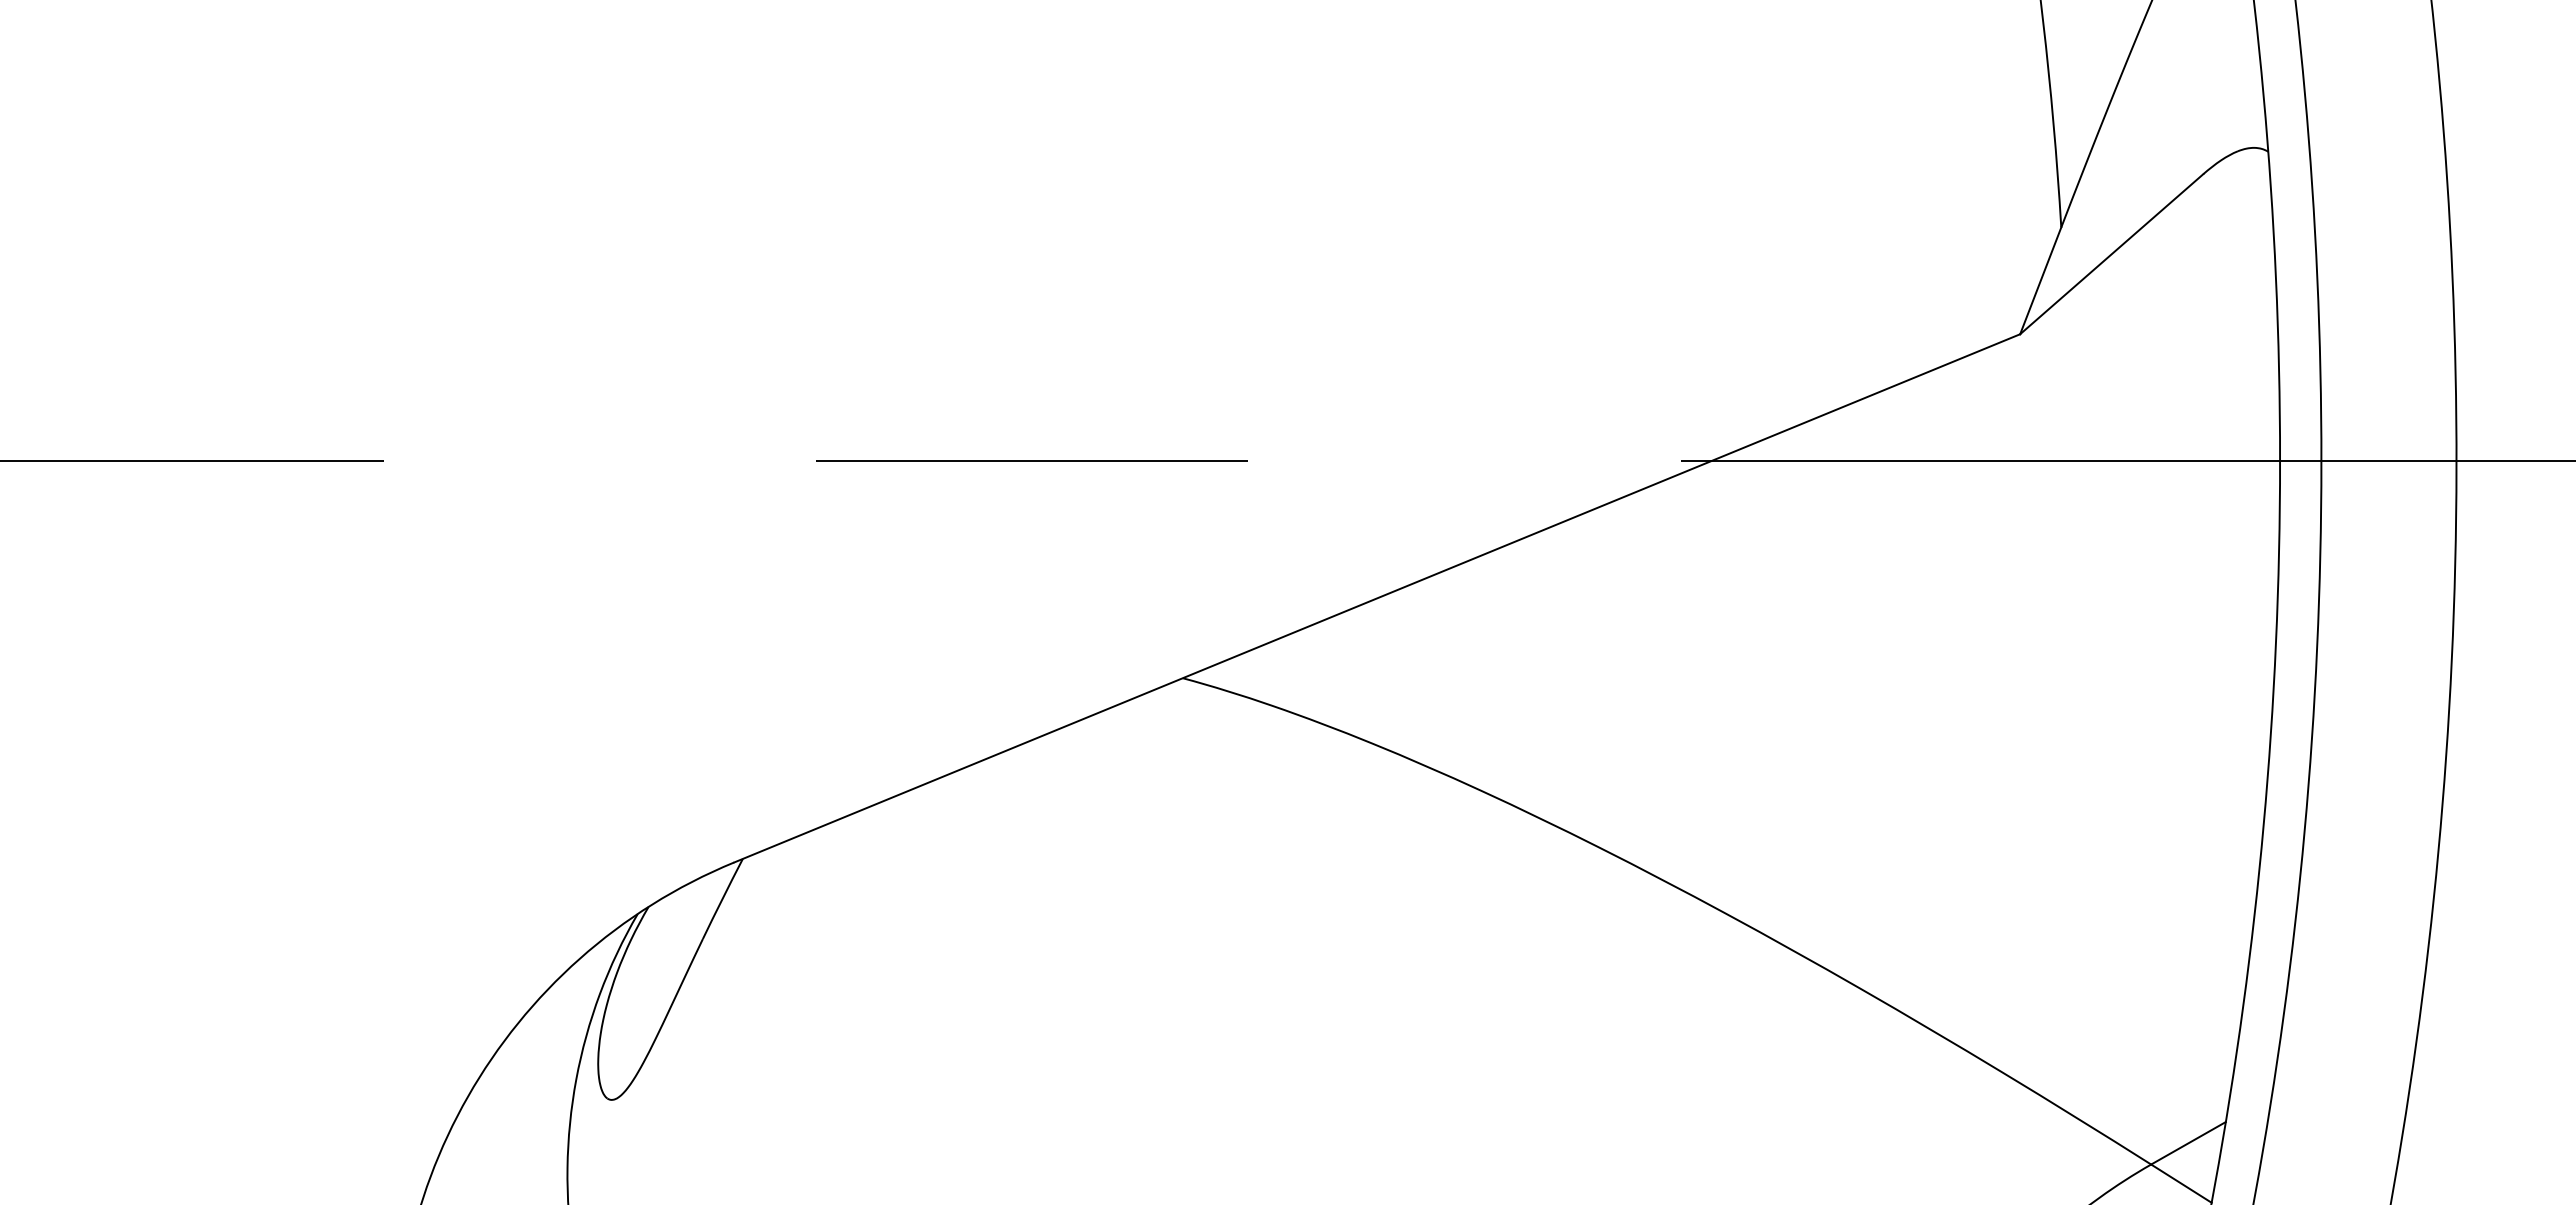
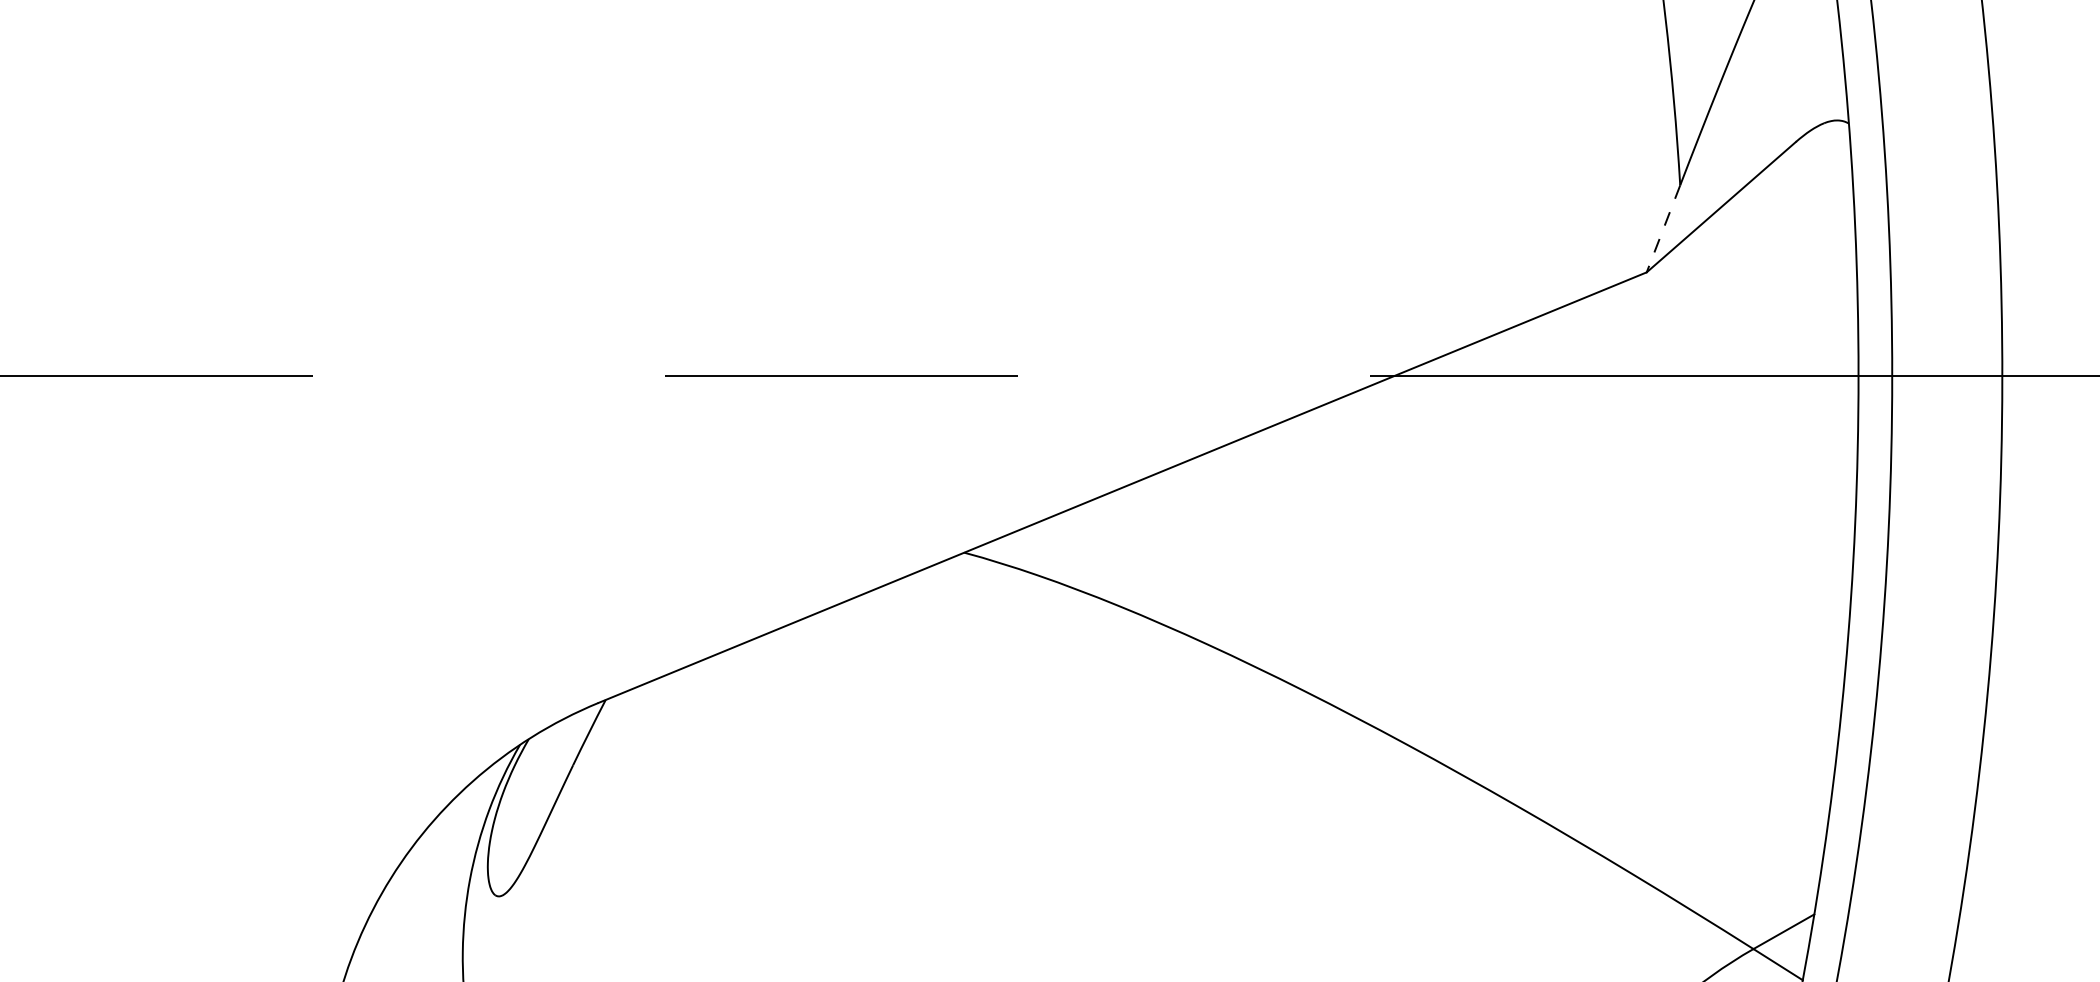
line: (2040, 281) -> (1663, 229), solid -> dashed

